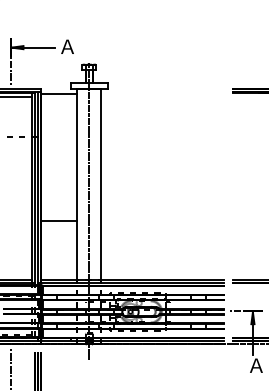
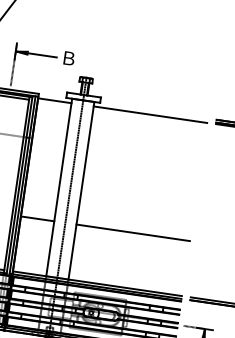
text: (67, 46) -> (68, 58), Ａ -> Ｂ
line: (162, 93) -> (150, 114), added
line: (162, 220) -> (133, 232), added

